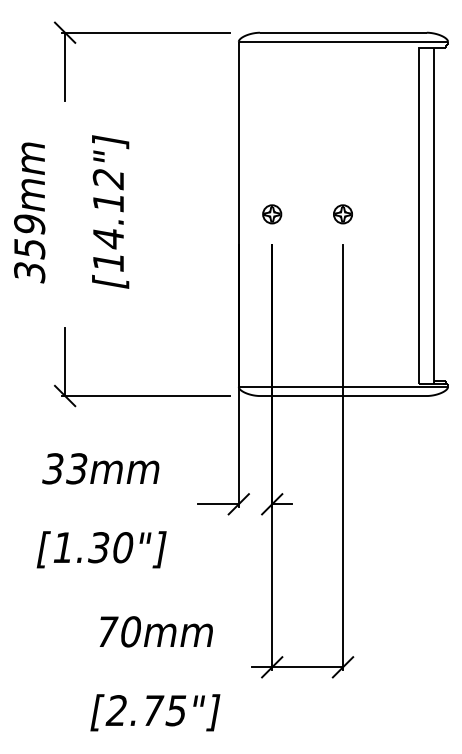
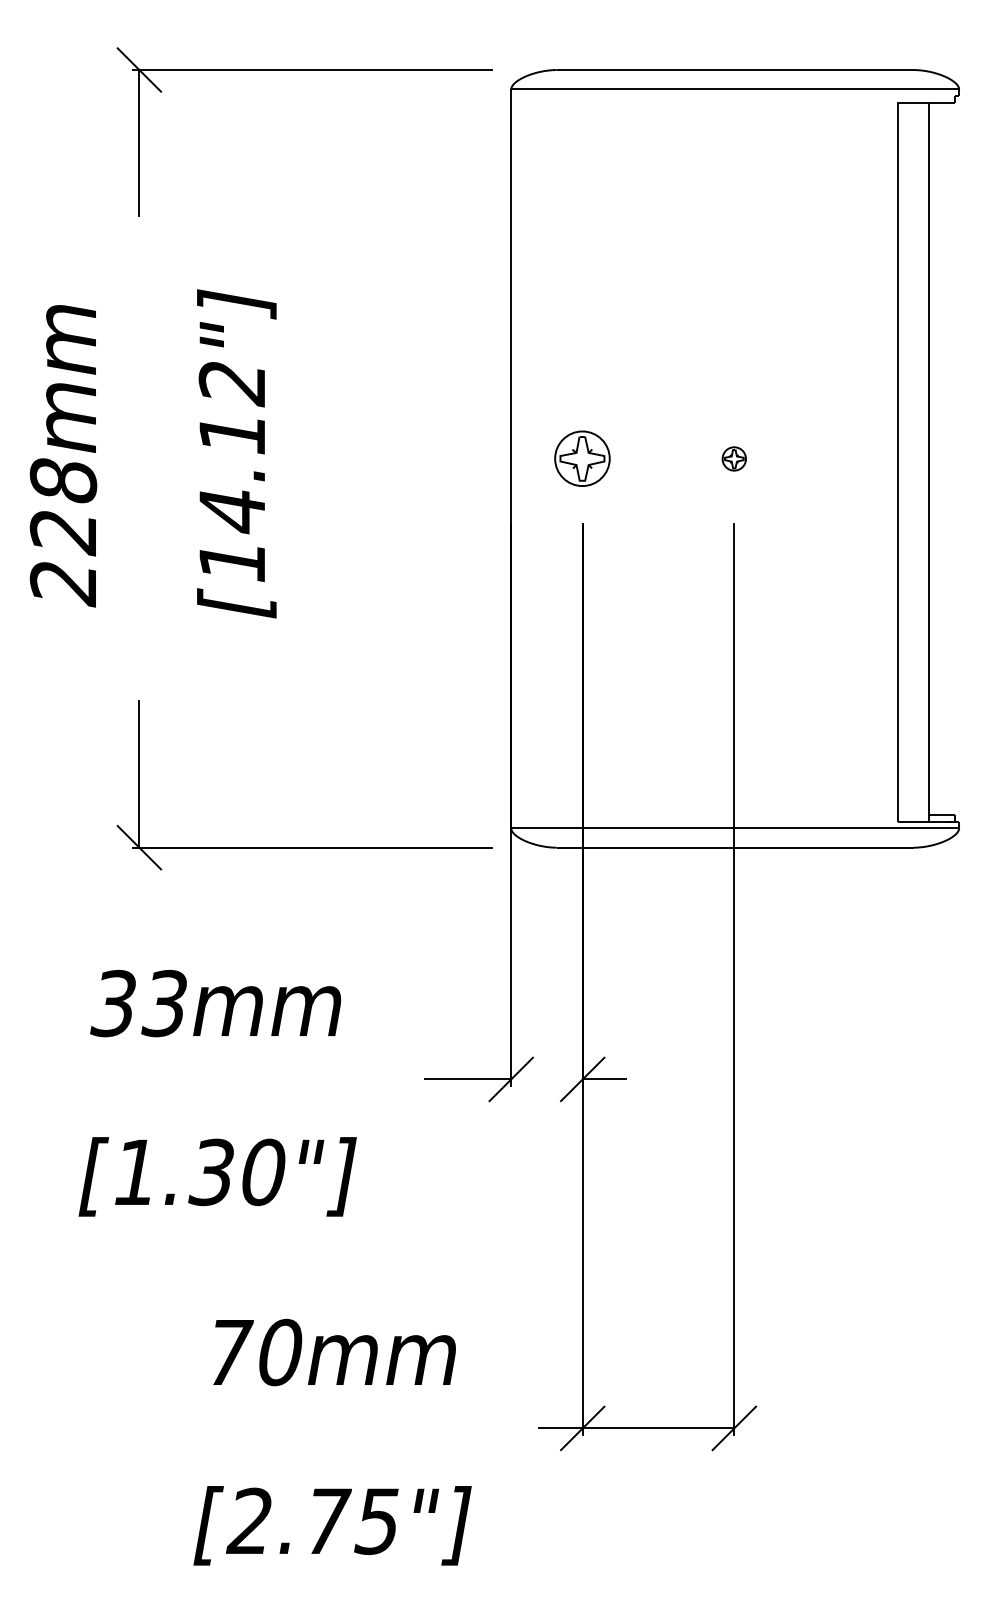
part: (272, 214) -> (583, 459), size x1.4
part: (342, 214) -> (733, 459), size x0.6
text: (29, 248) -> (63, 531), 359mm -> 228mm

